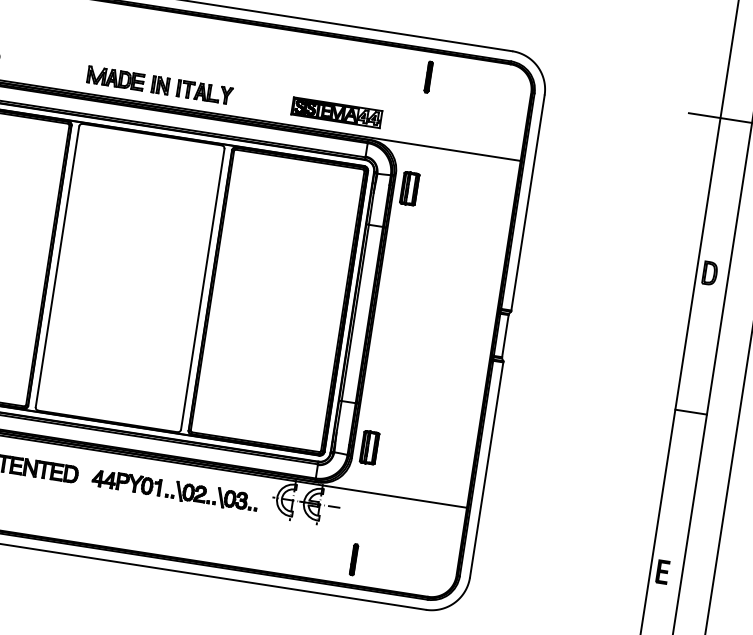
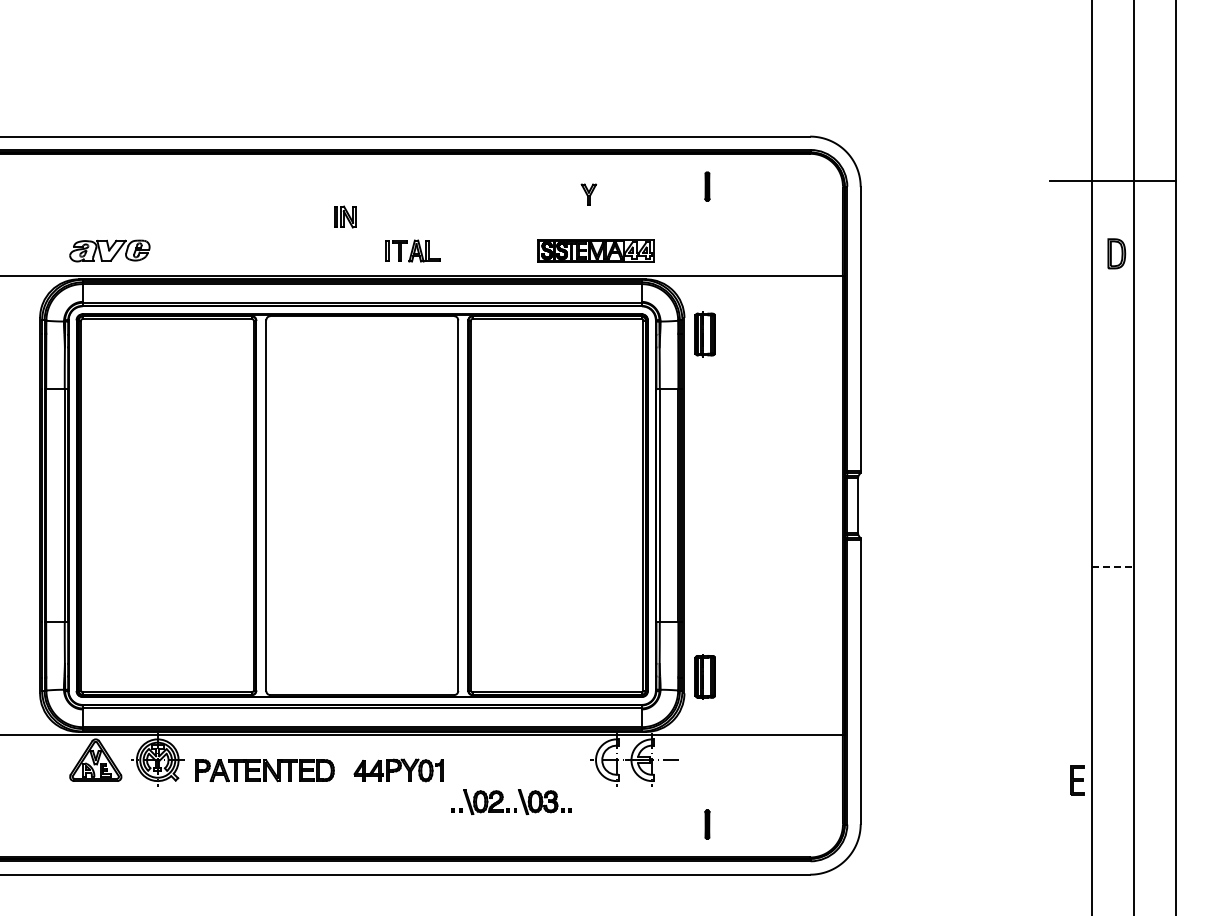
part: (428, 76) -> (707, 186), size x0.7
part: (115, 78) -> (303, 250), removed
part: (160, 85) -> (345, 216), moved
part: (226, 95) -> (588, 194), moved
part: (709, 273) -> (1116, 253), moved
line: (691, 412) -> (1113, 566), solid -> dashed
part: (209, 501) -> (509, 808), moved
part: (354, 559) -> (707, 824), size x0.7
part: (662, 571) -> (1077, 780), moved

